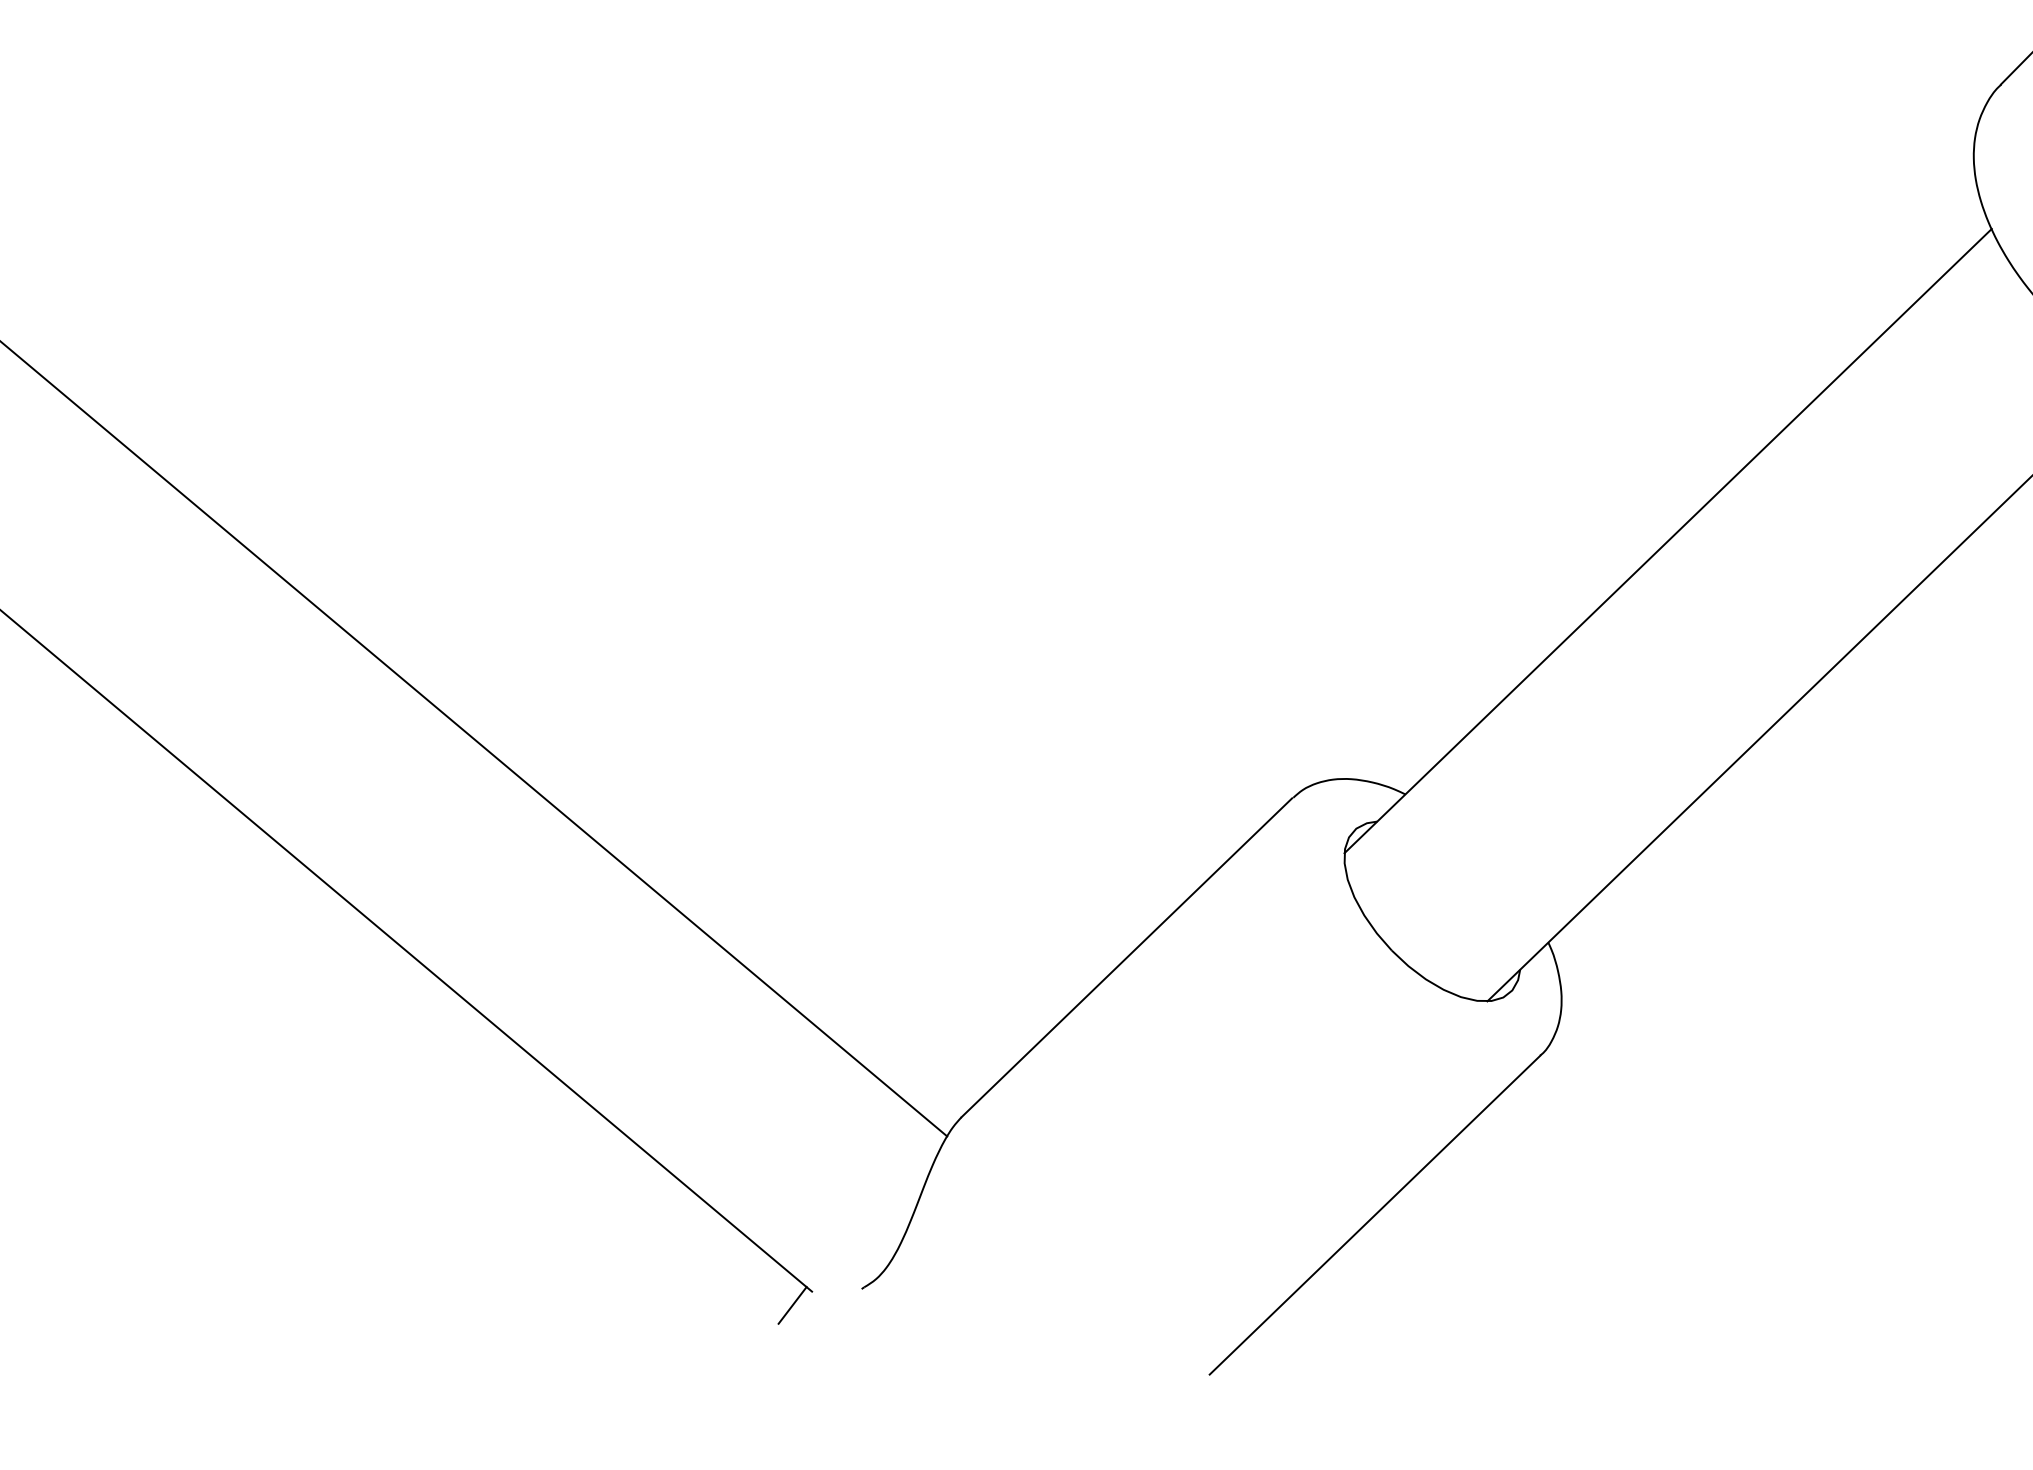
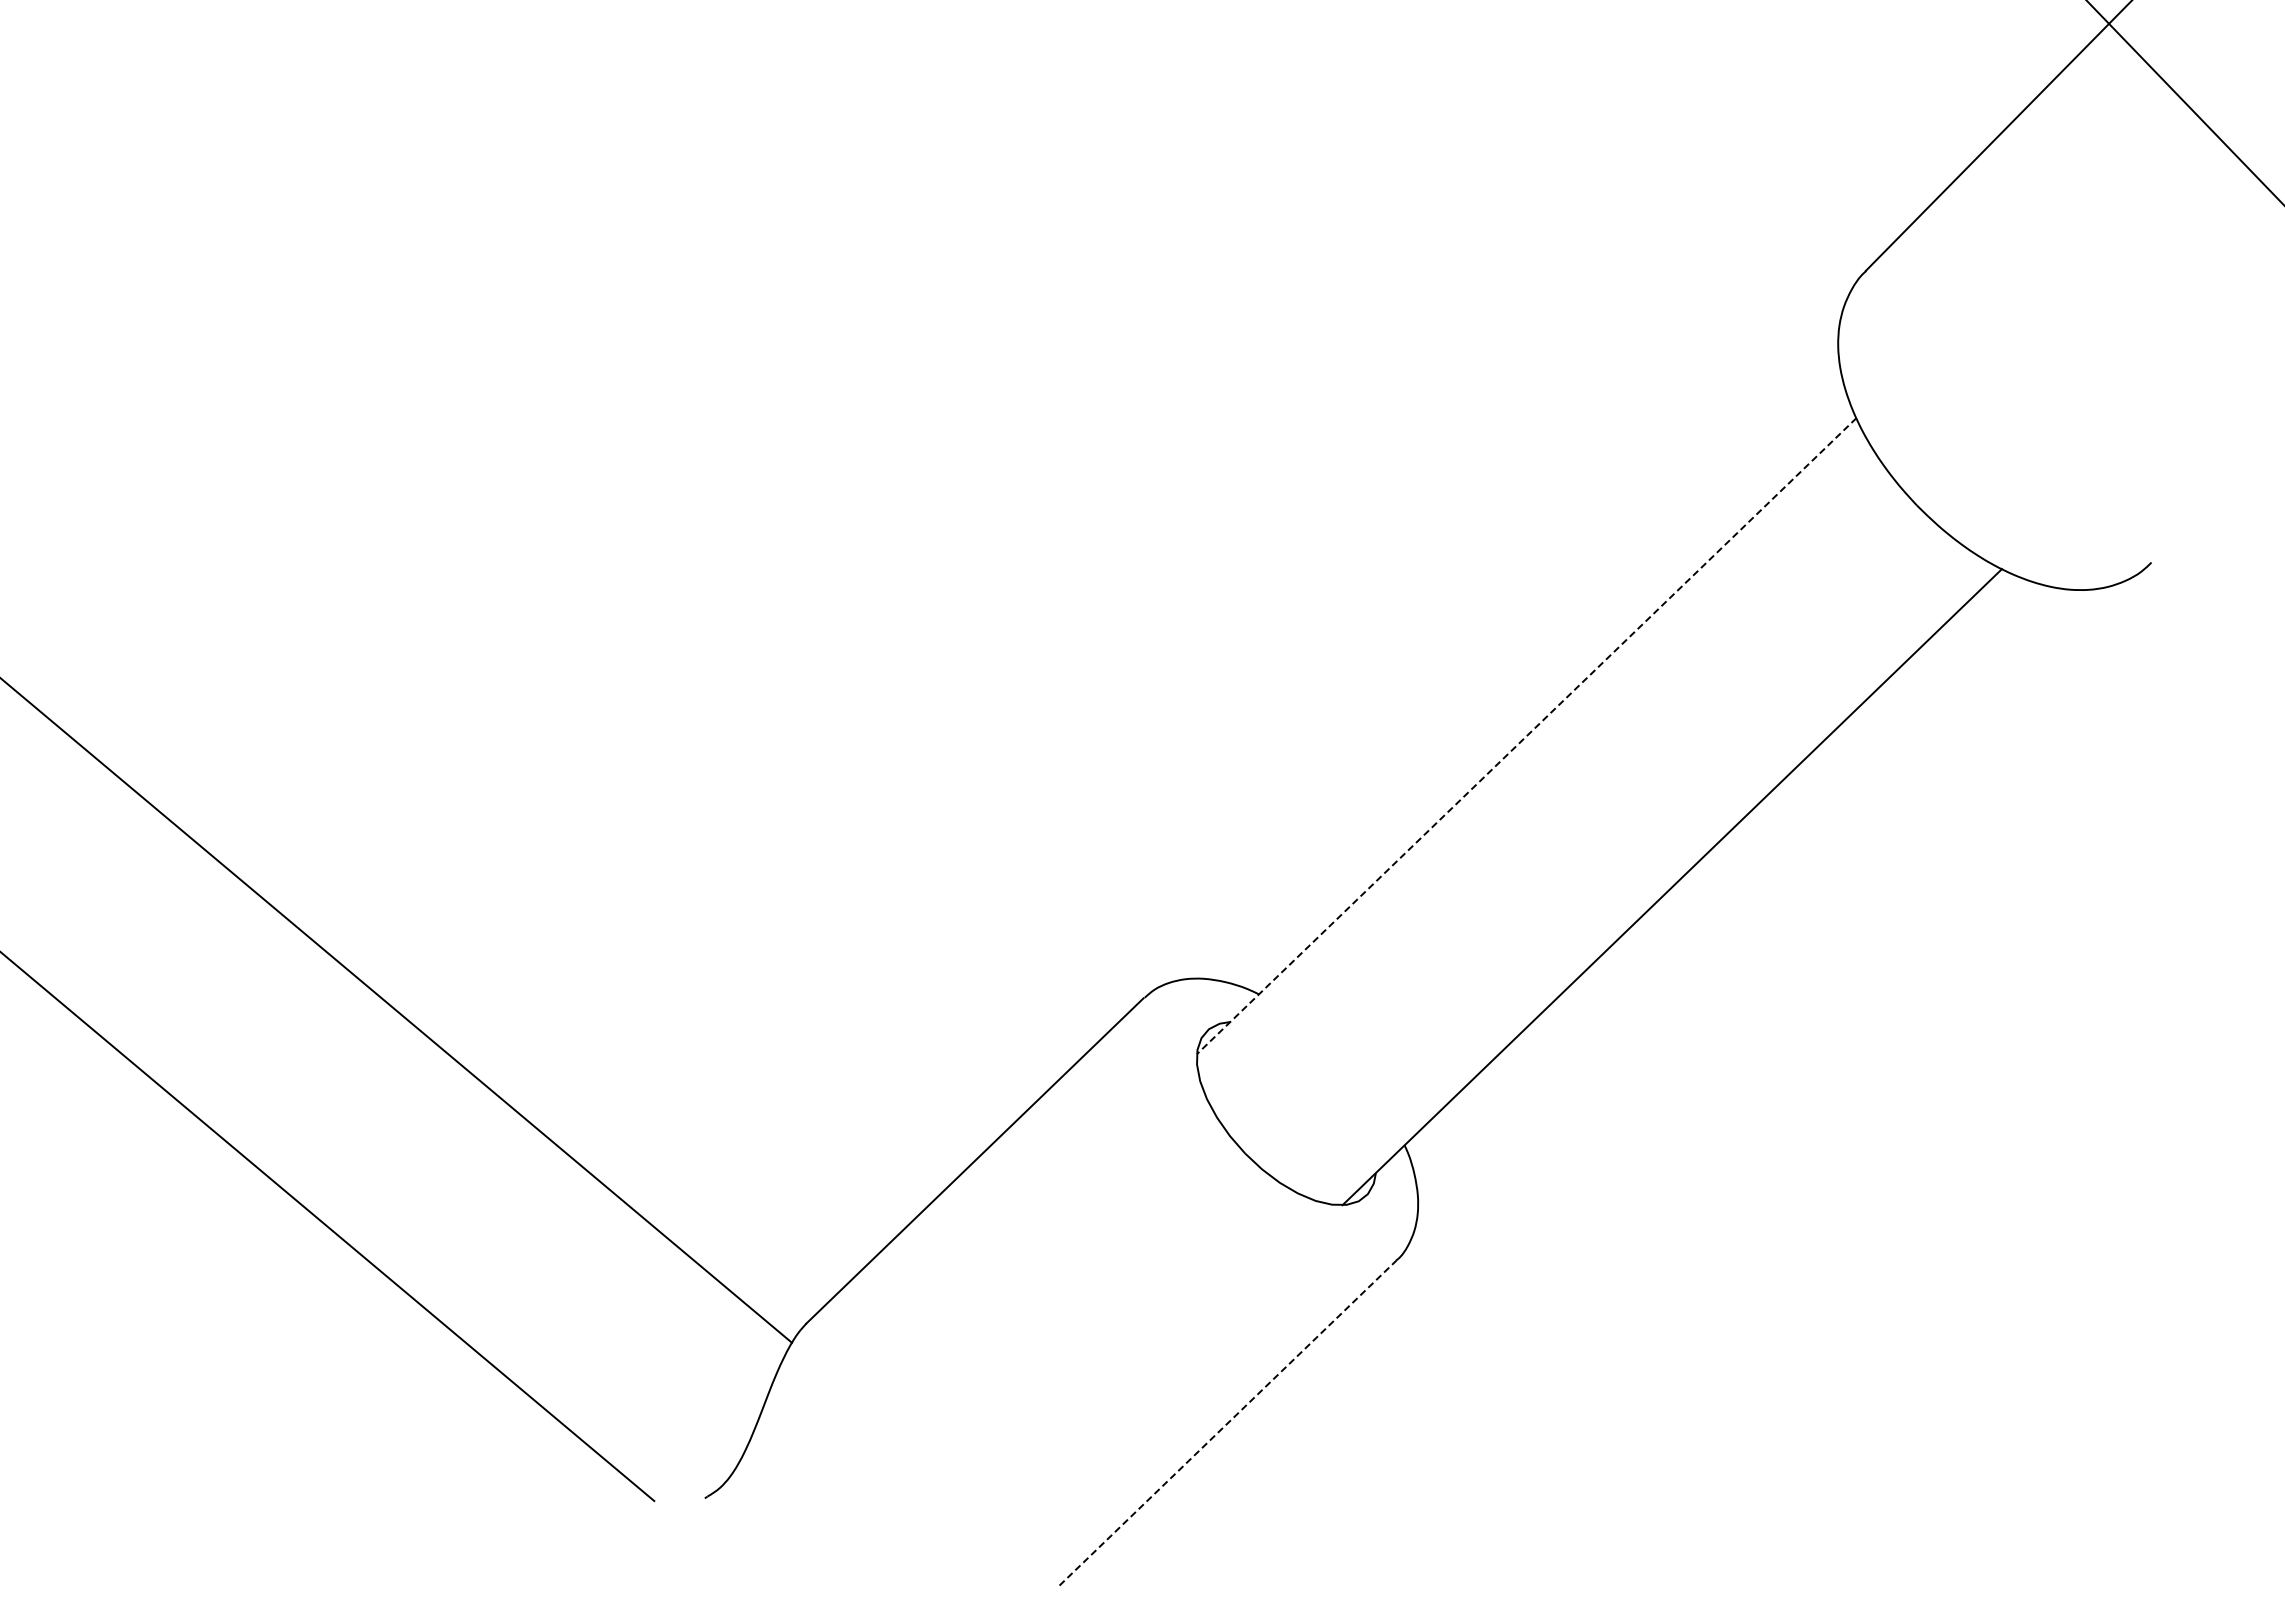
line: (1667, 541) -> (1526, 736), solid -> dashed
line: (1375, 1214) -> (1228, 1422), solid -> dashed
line: (792, 1304) -> (634, 1514), removed

